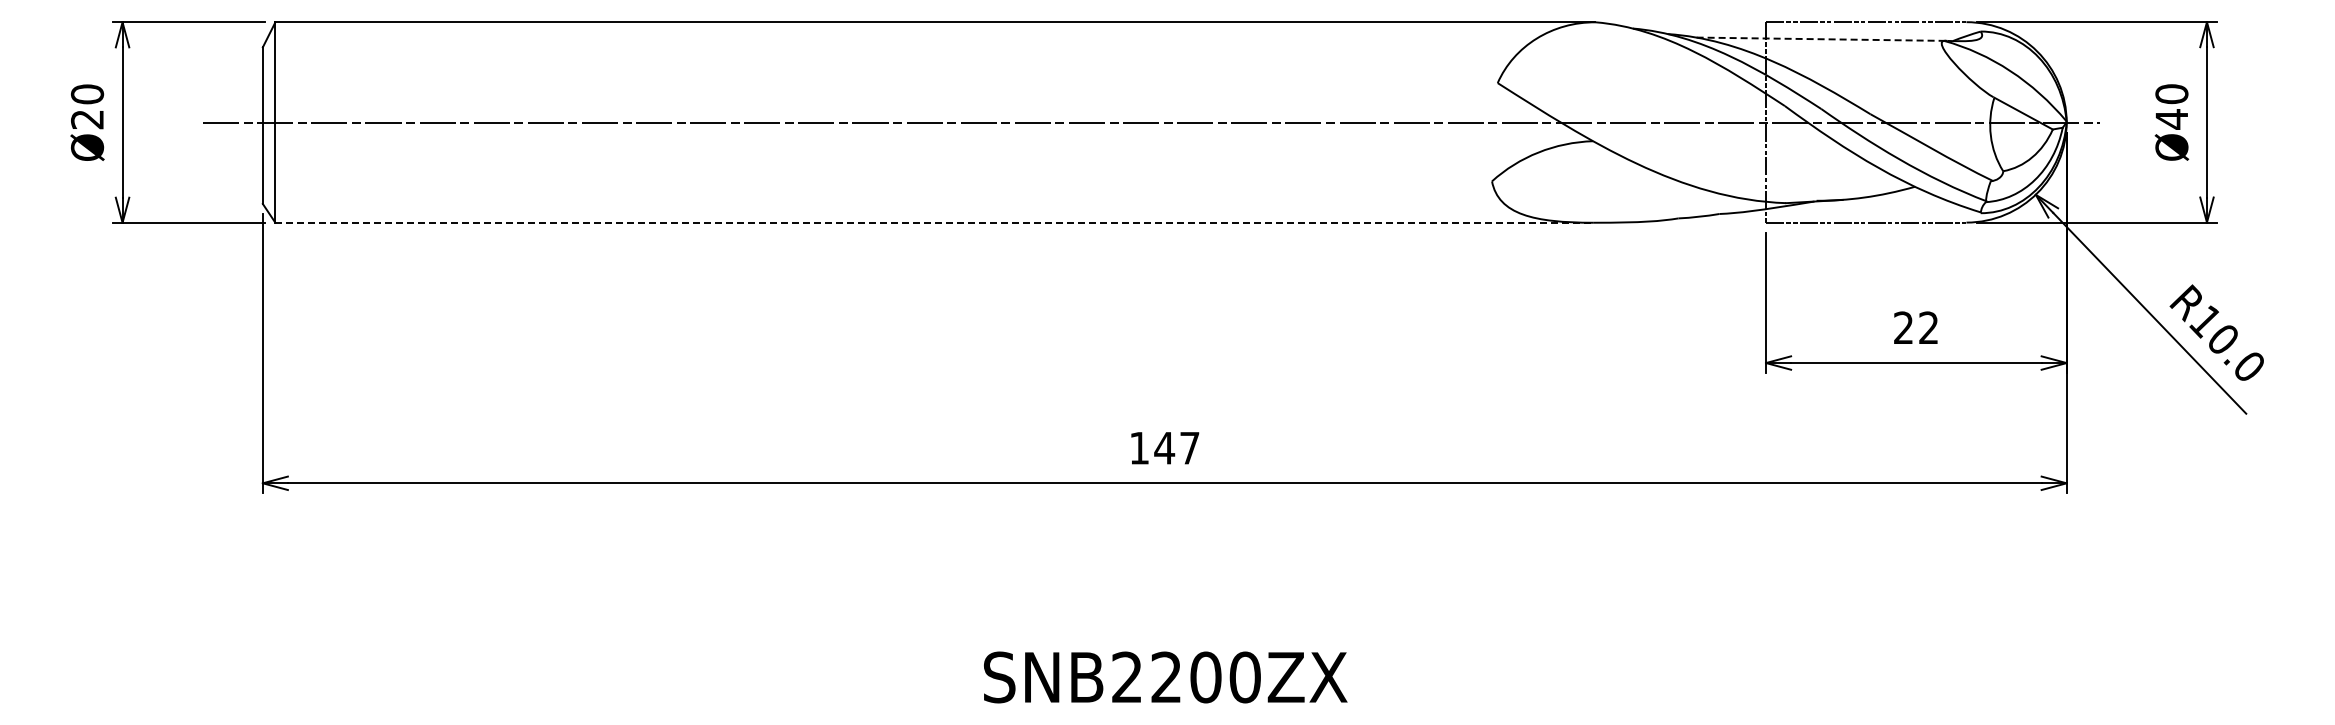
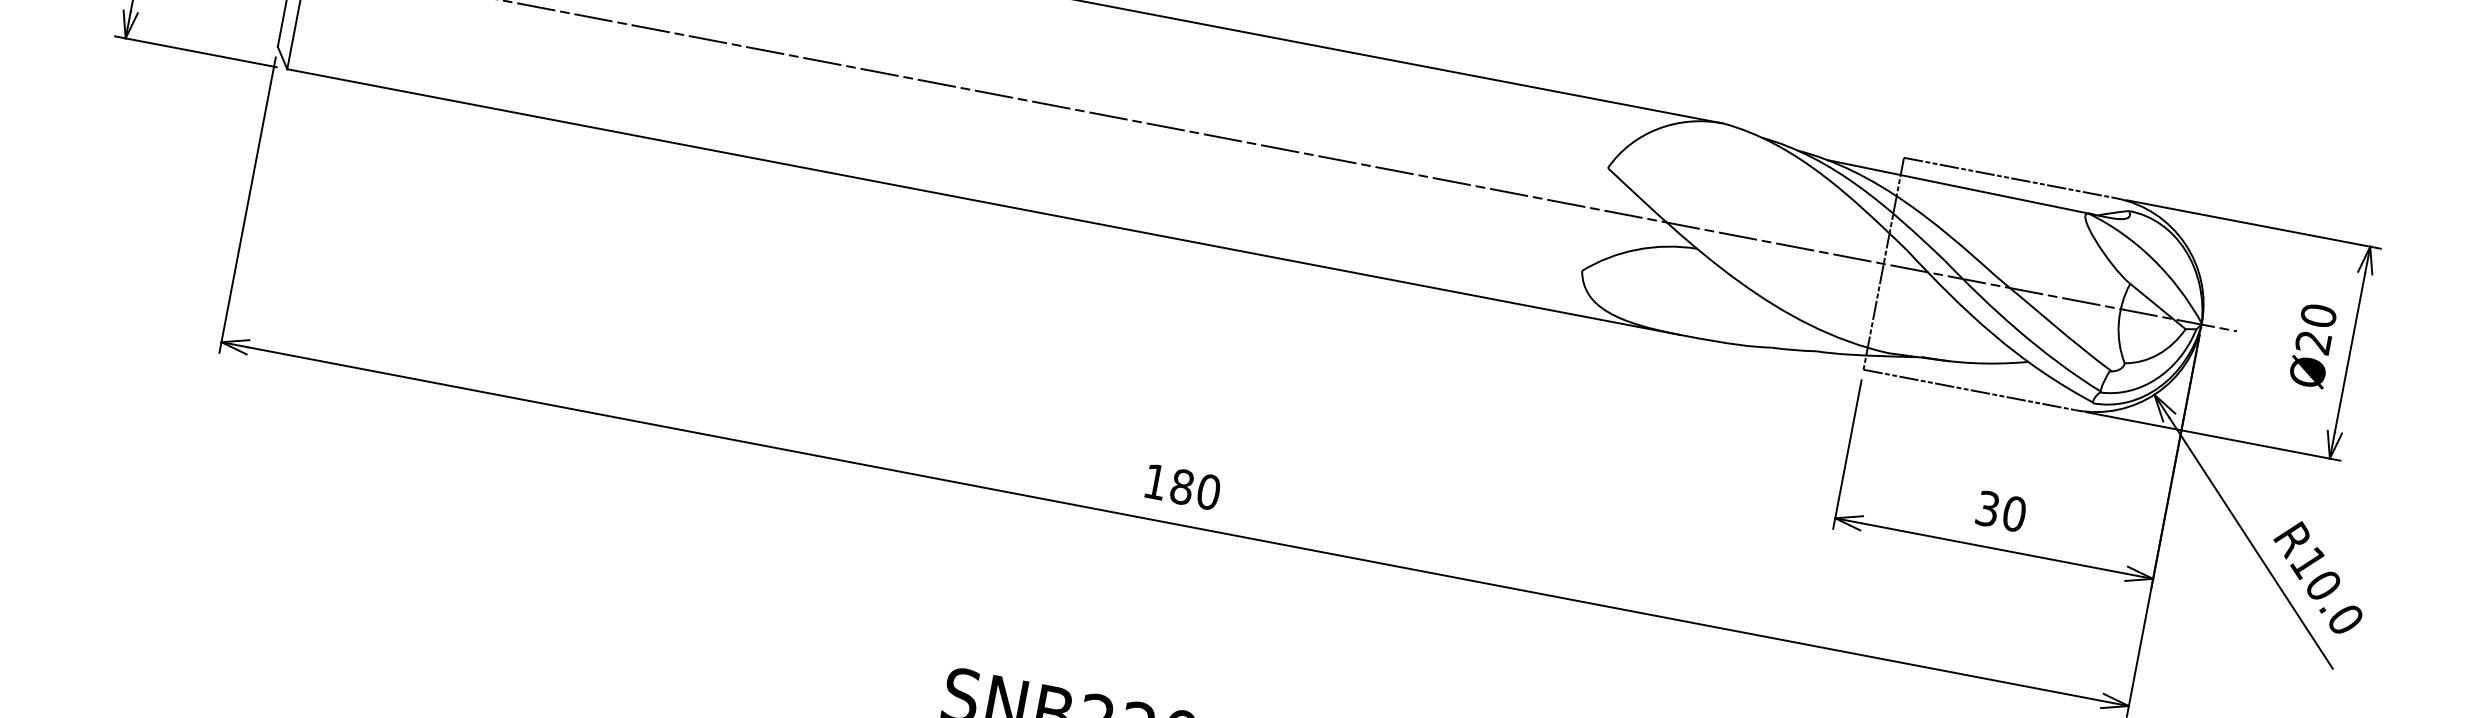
line: (1822, 39) -> (1960, 187), dashed -> solid
text: (2171, 119) -> (2313, 342), Ø40 -> Ø20
line: (934, 222) -> (984, 201), dashed -> solid
text: (1916, 327) -> (2001, 511), 22 -> 30
text: (1176, 447) -> (1194, 488), 147 -> 180

